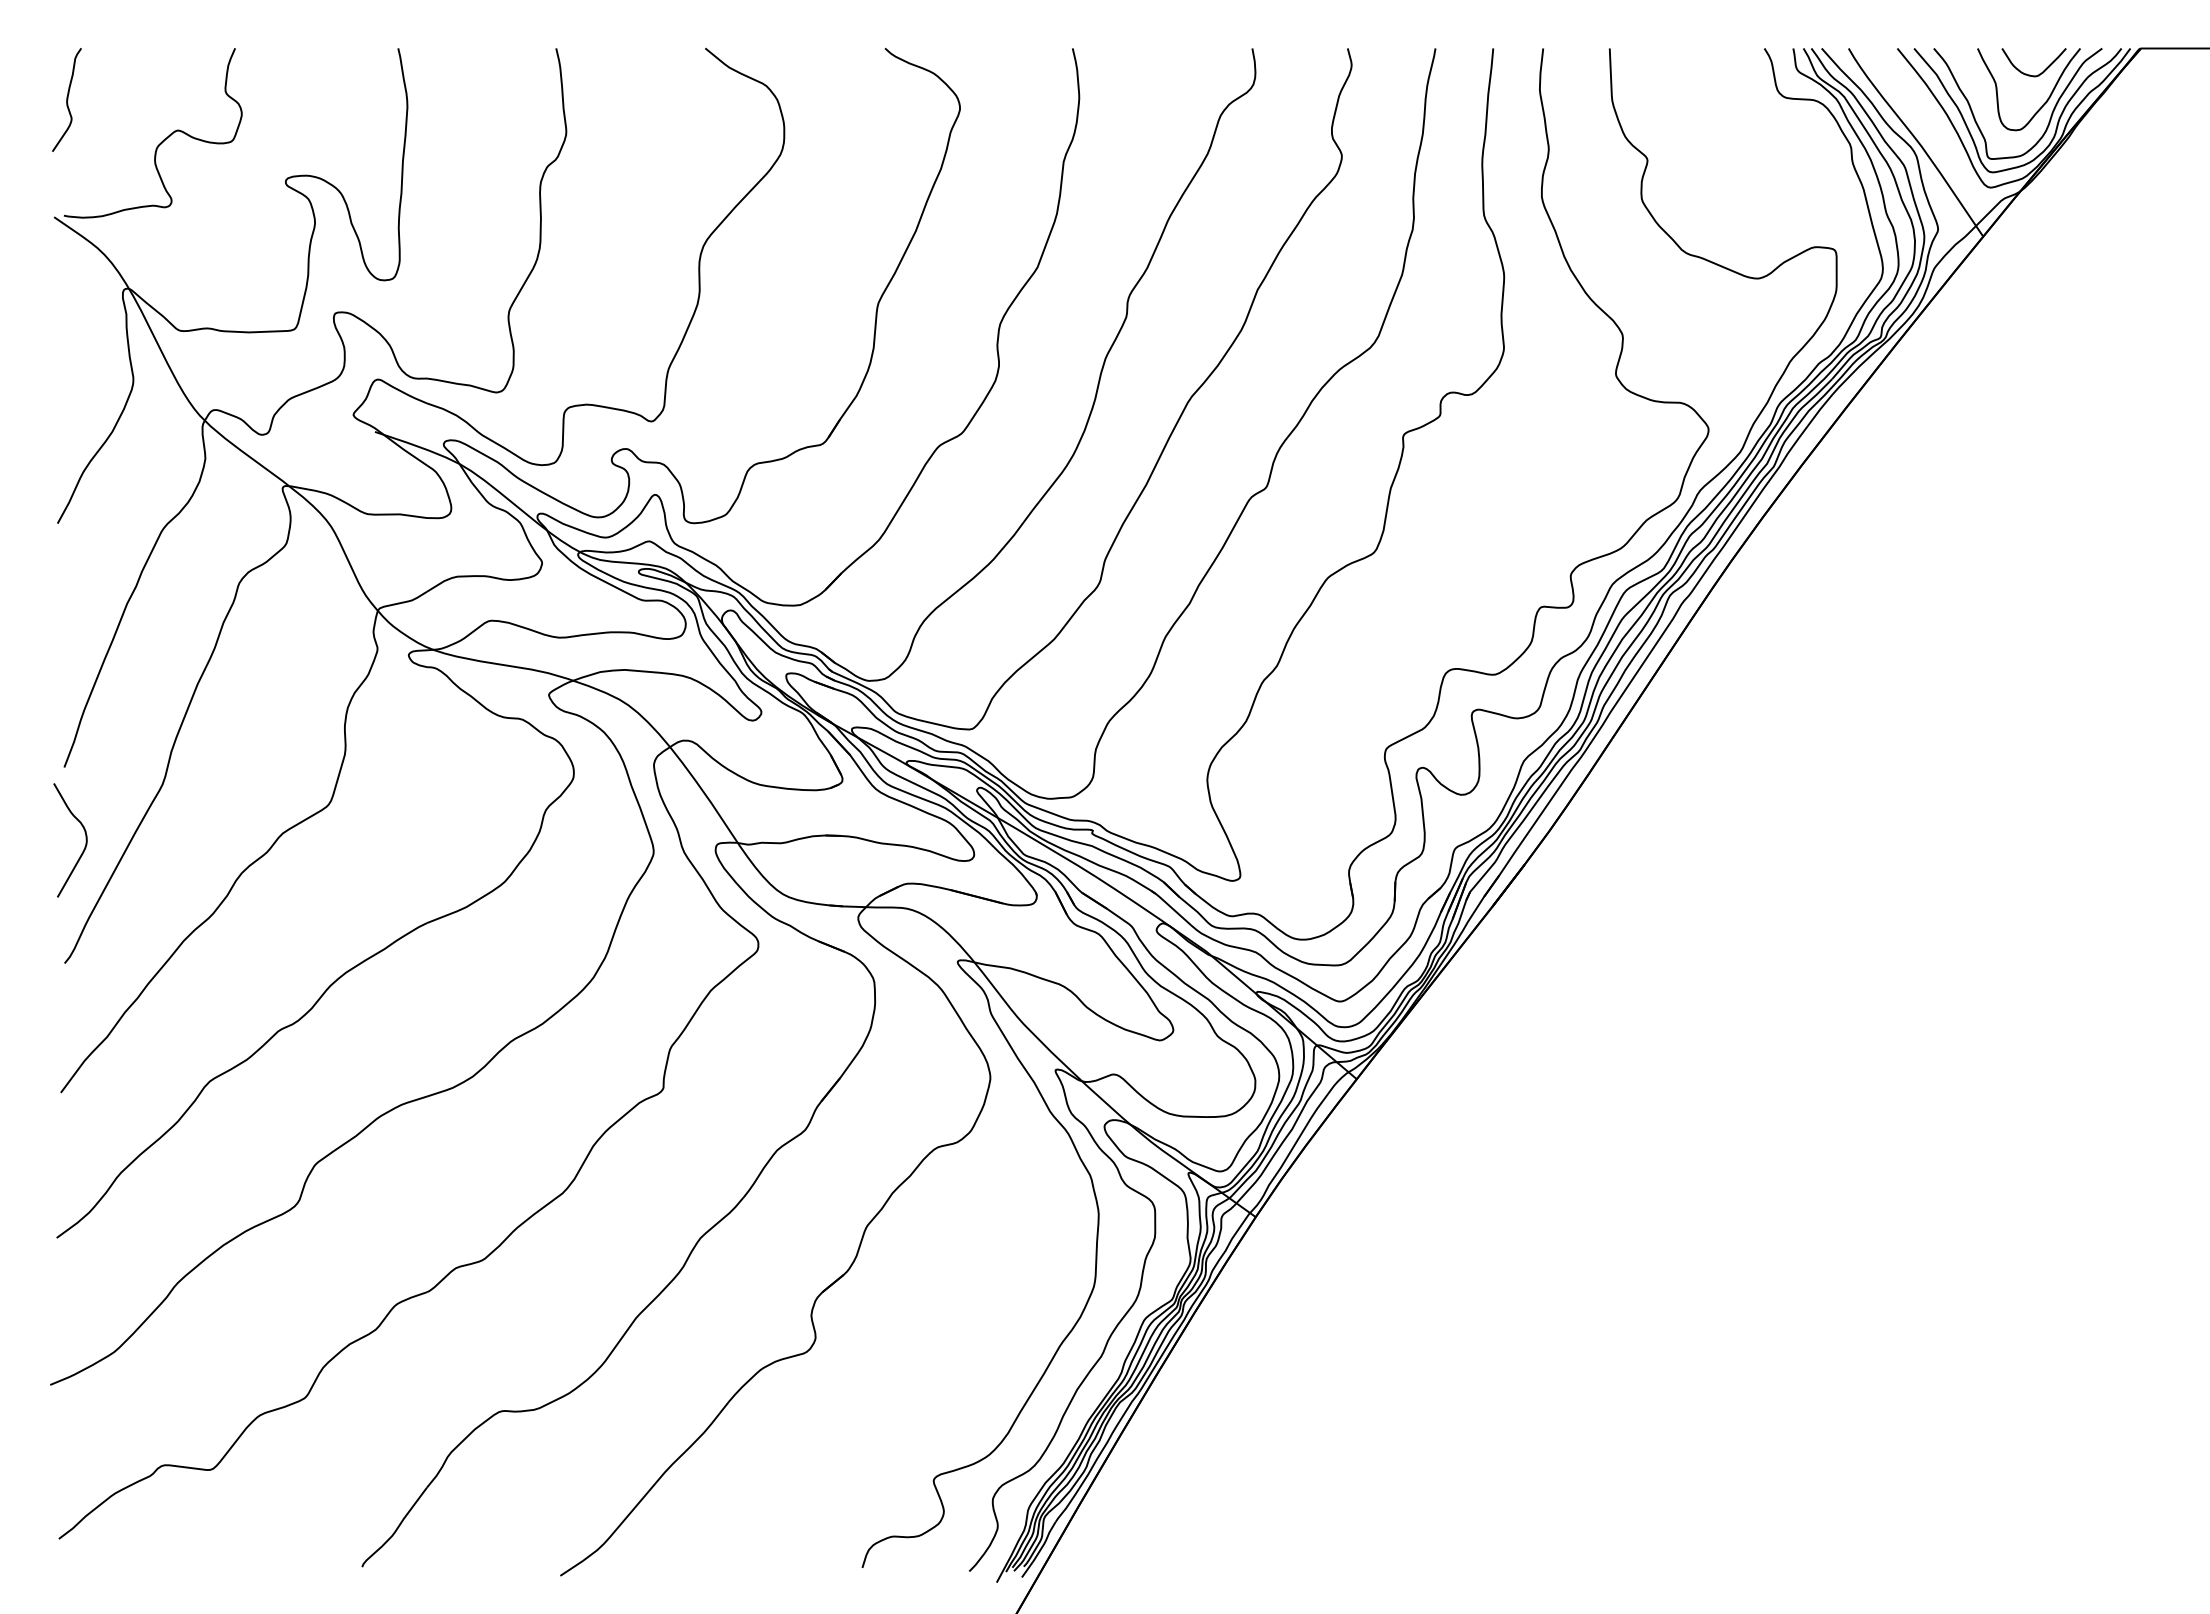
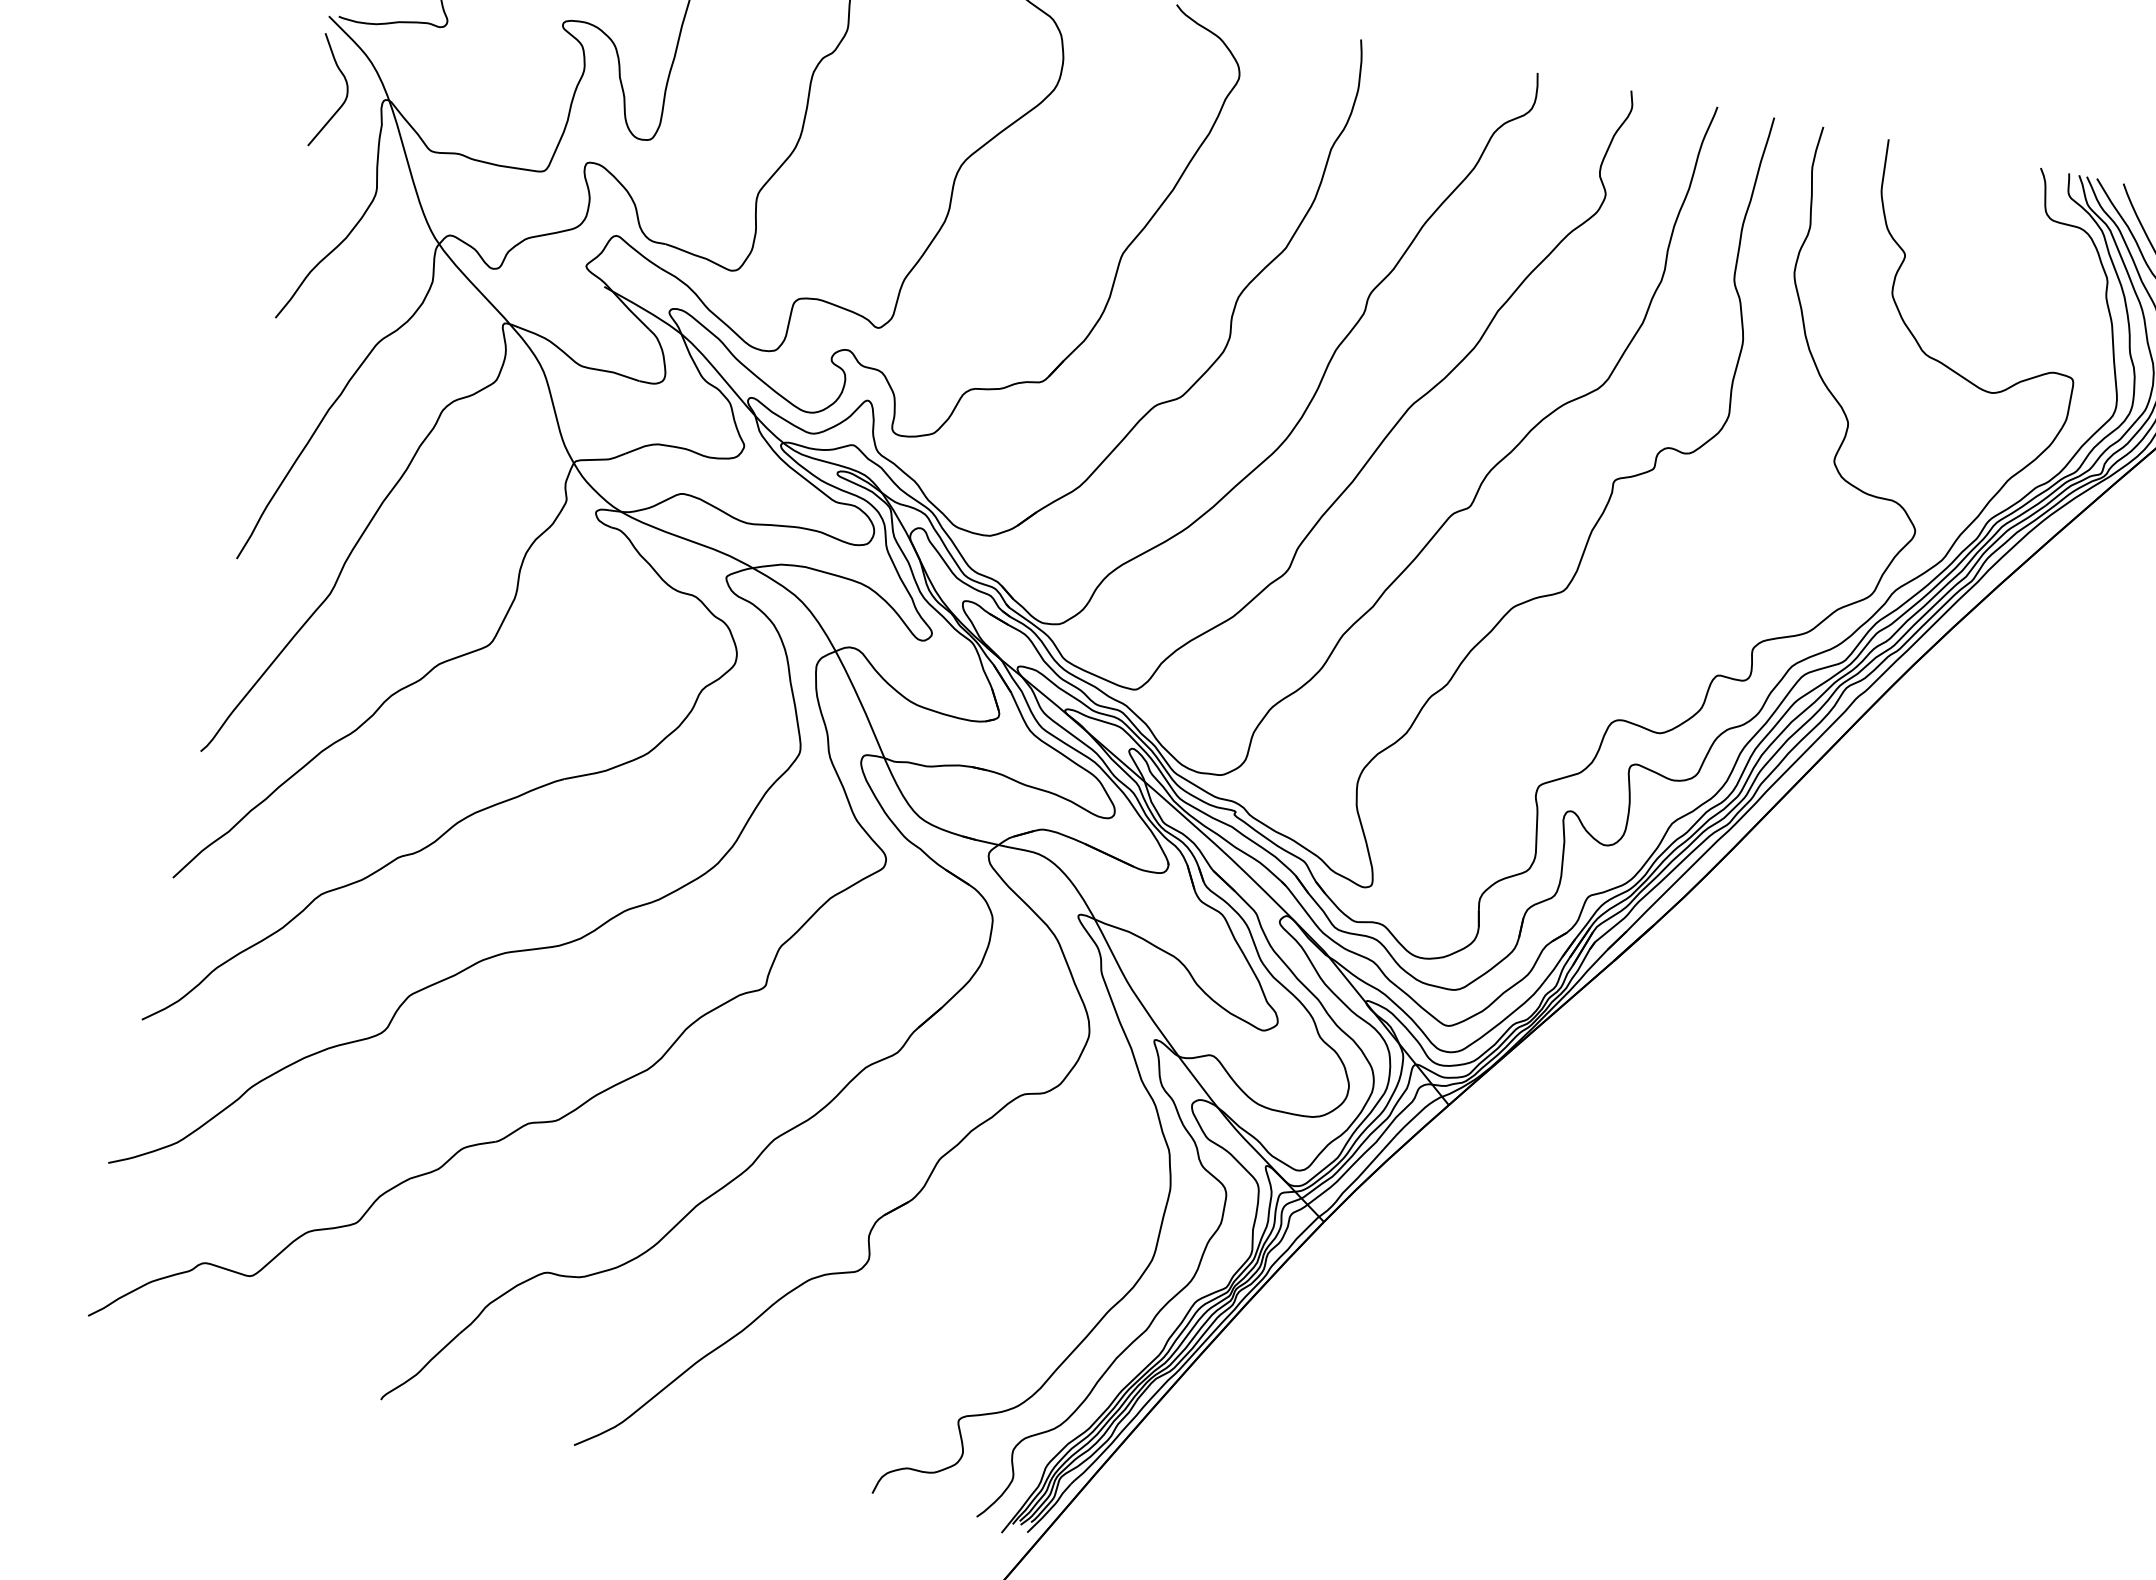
curve: (85, 840) -> (345, 95), moved

